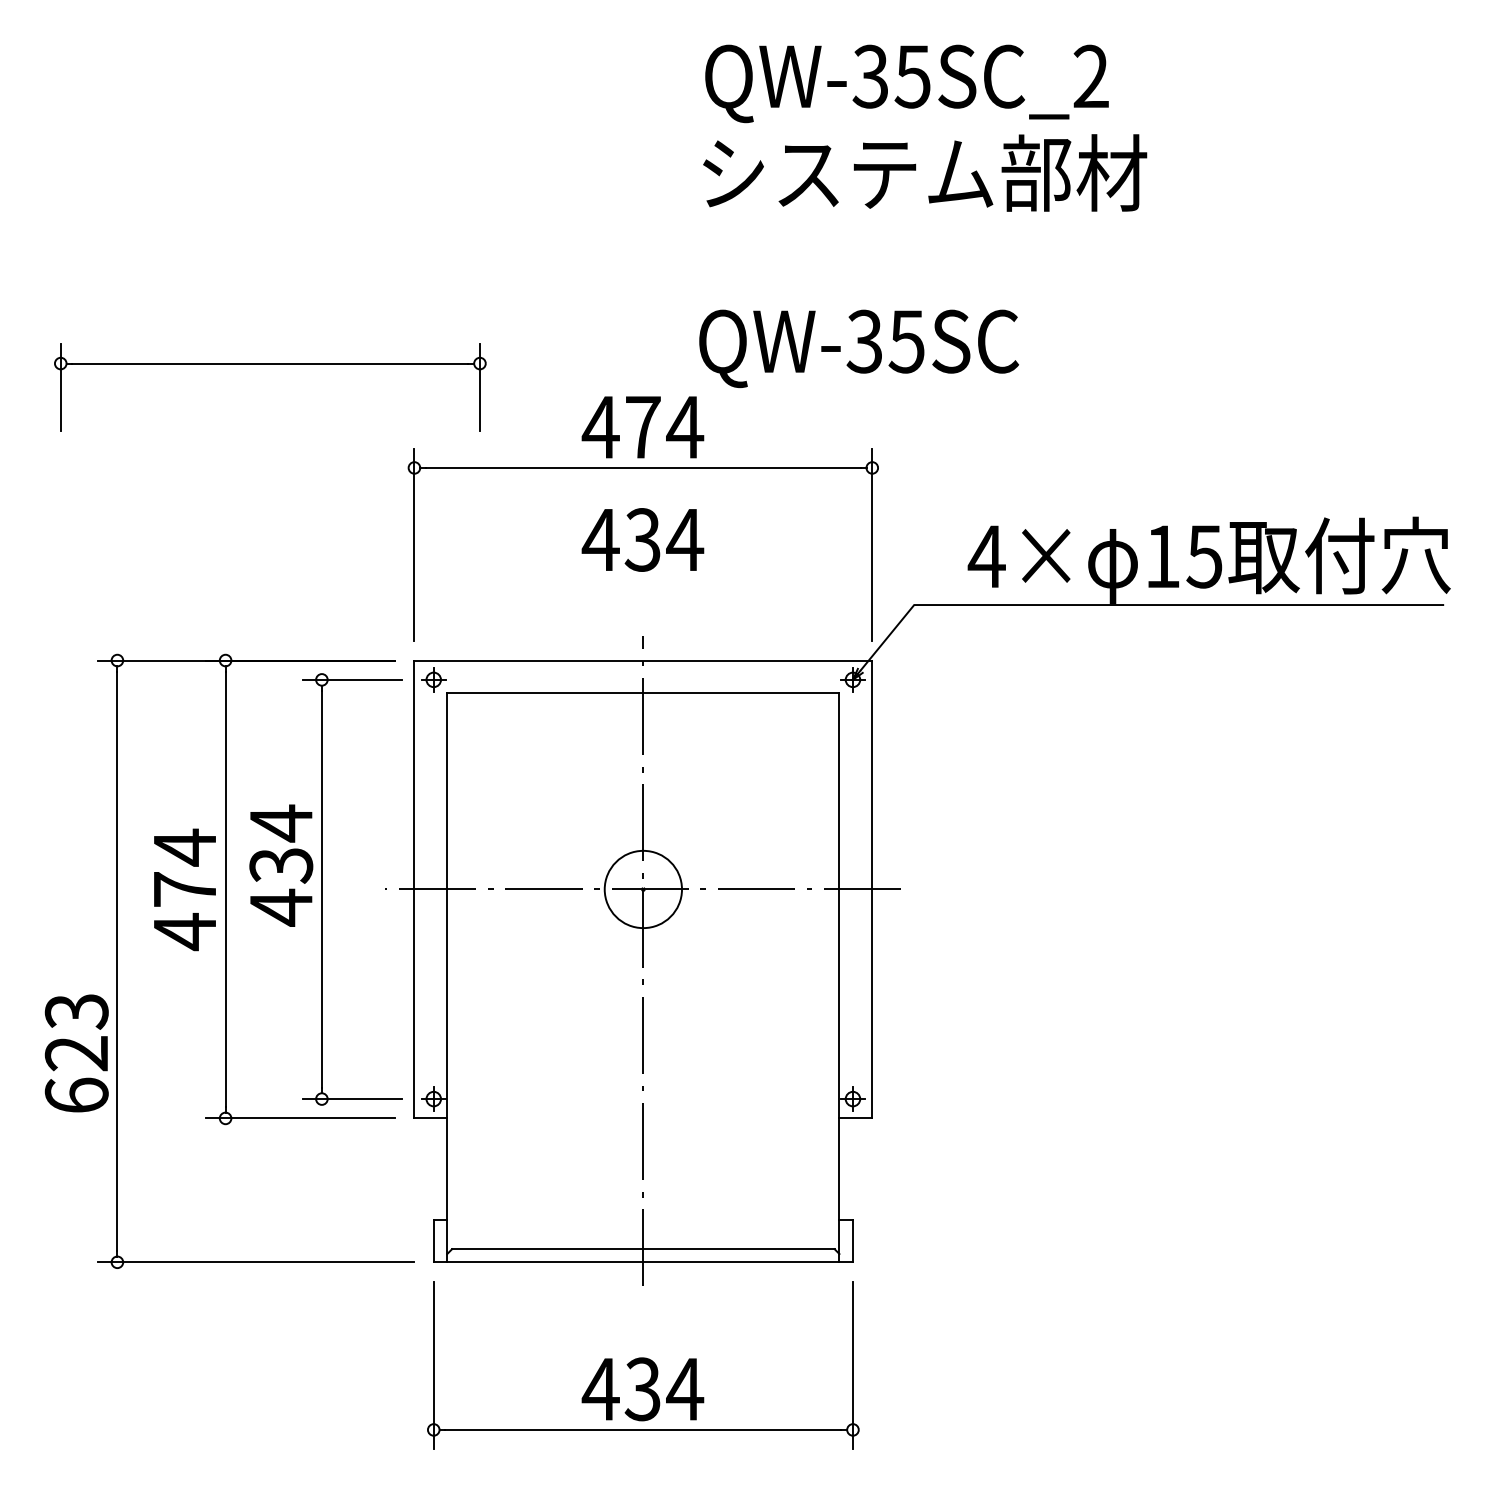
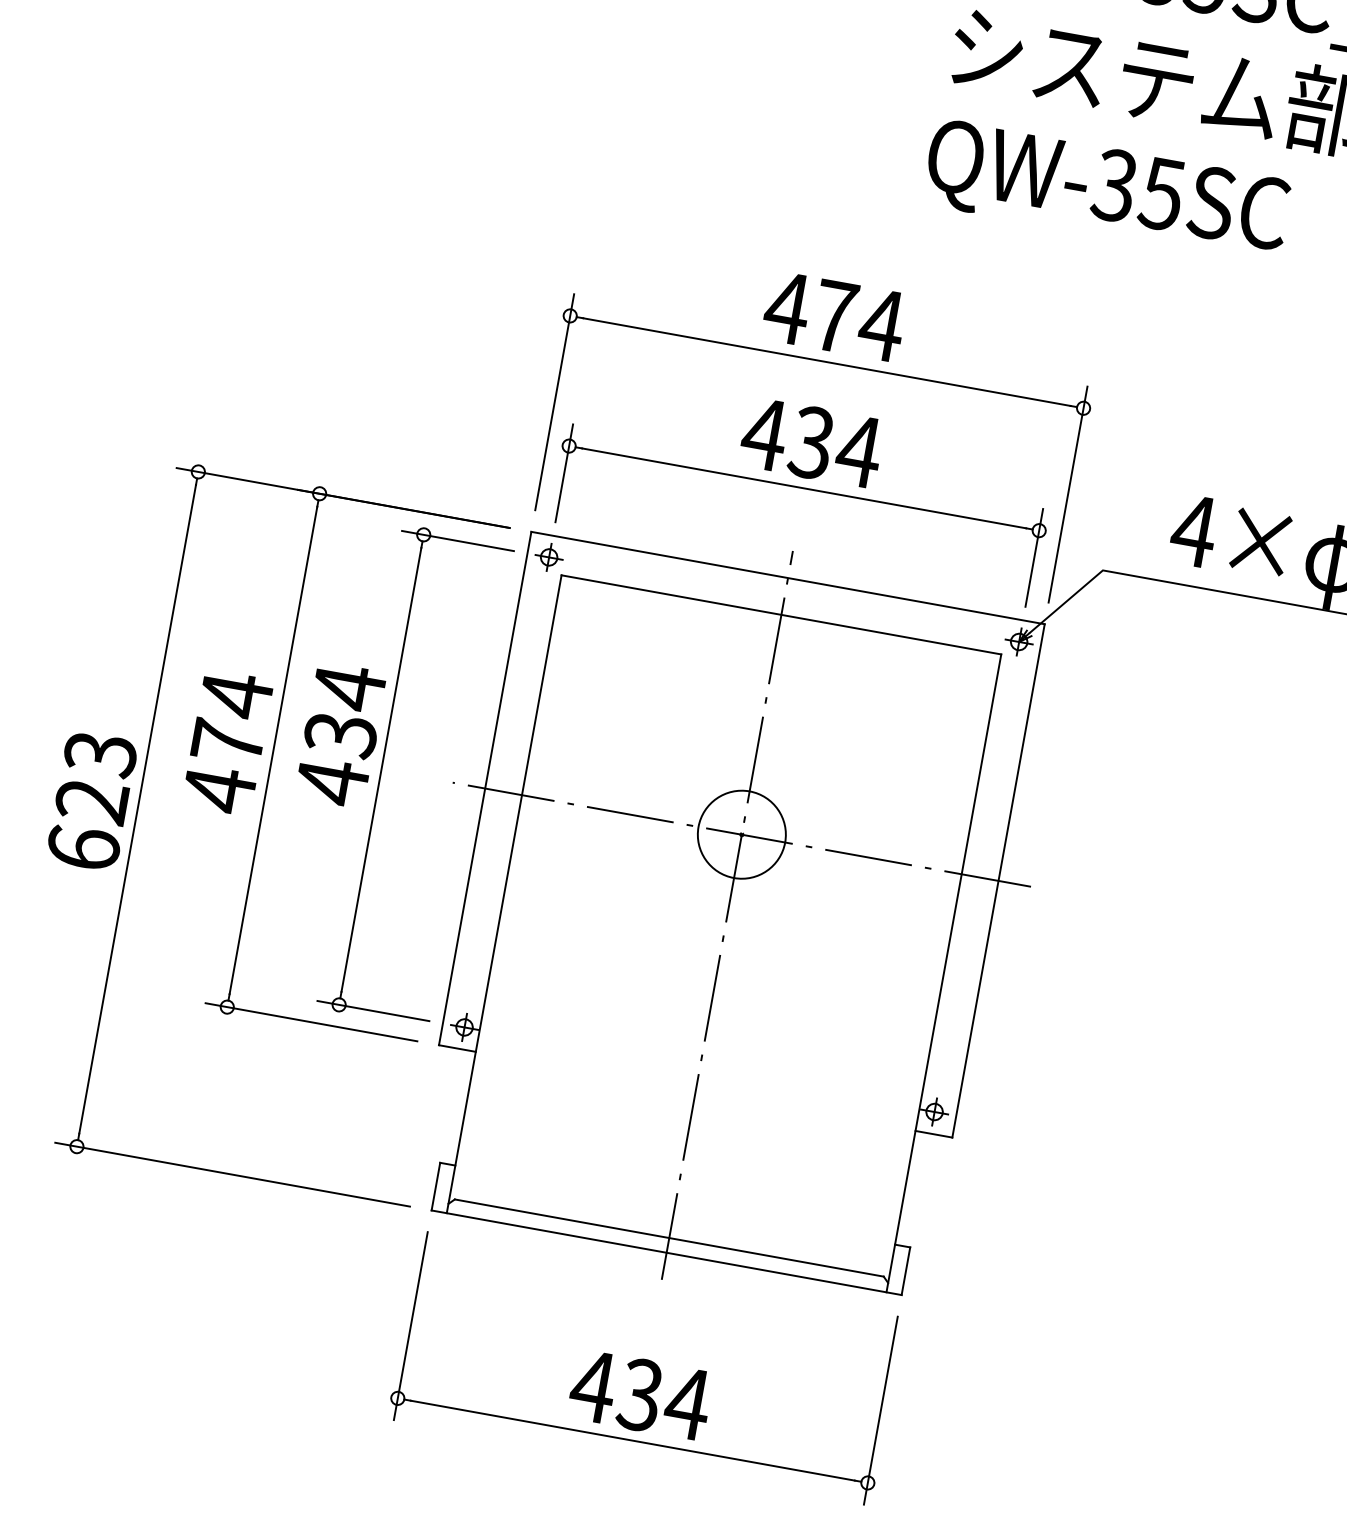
text: (859, 348) -> (1107, 192), moved
part: (270, 364) -> (804, 489), moved
text: (76, 1053) -> (91, 801), moved

